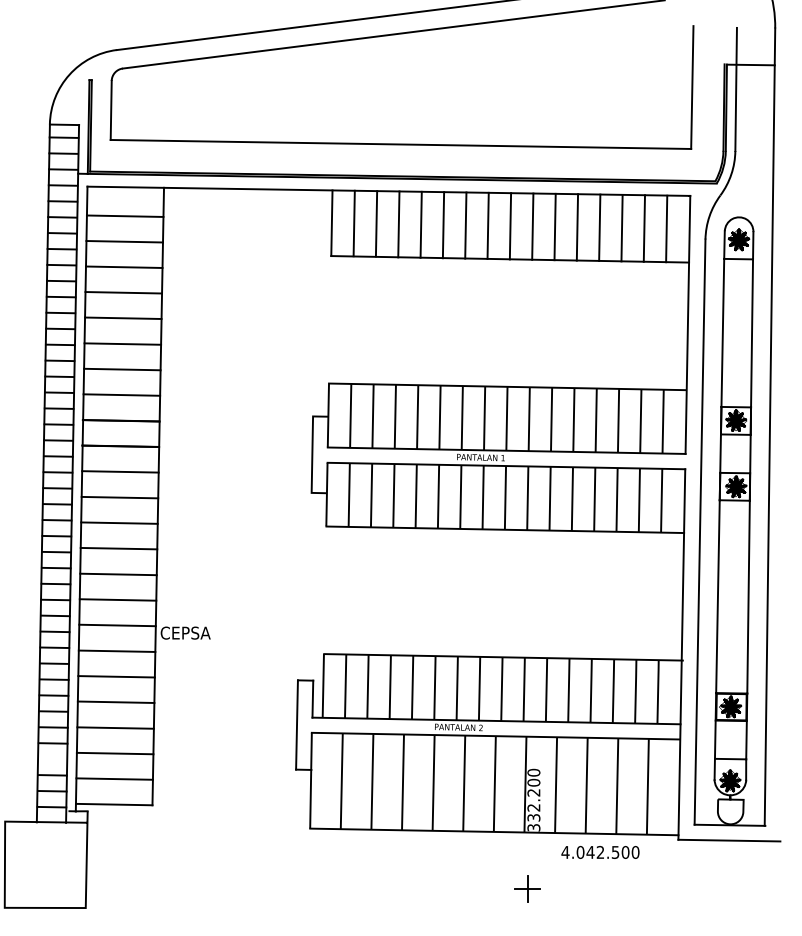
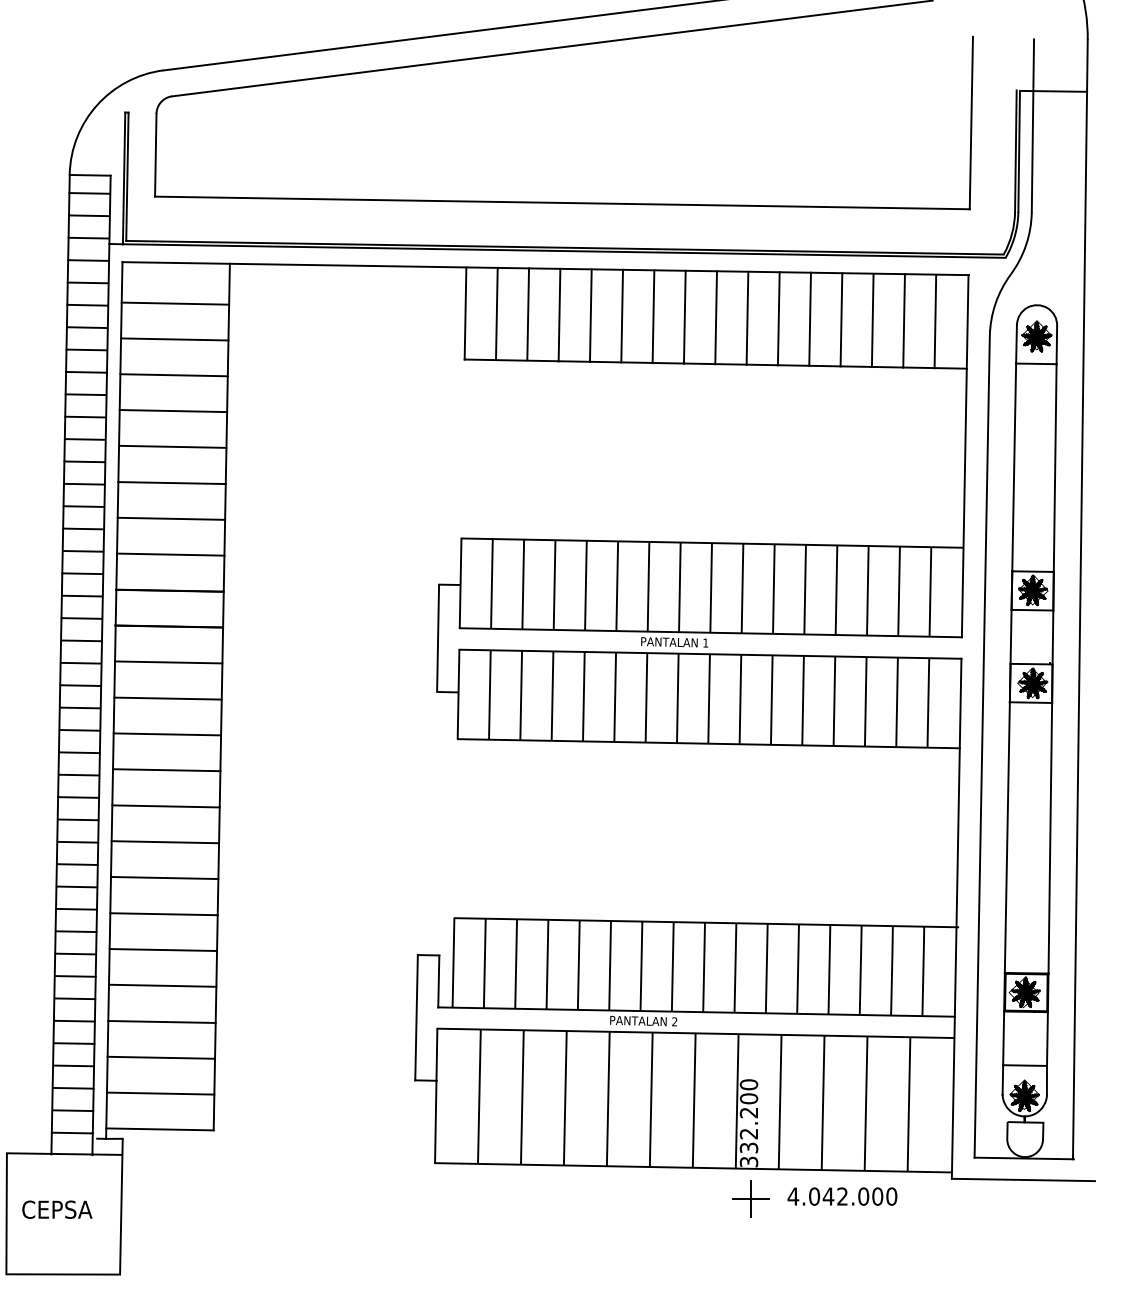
text: (185, 632) -> (57, 1209), moved
line: (52, 759) -> (73, 1065), added
text: (615, 852) -> (863, 1196), 4.042.500 -> 4.042.000
part: (527, 888) -> (750, 1198), moved

